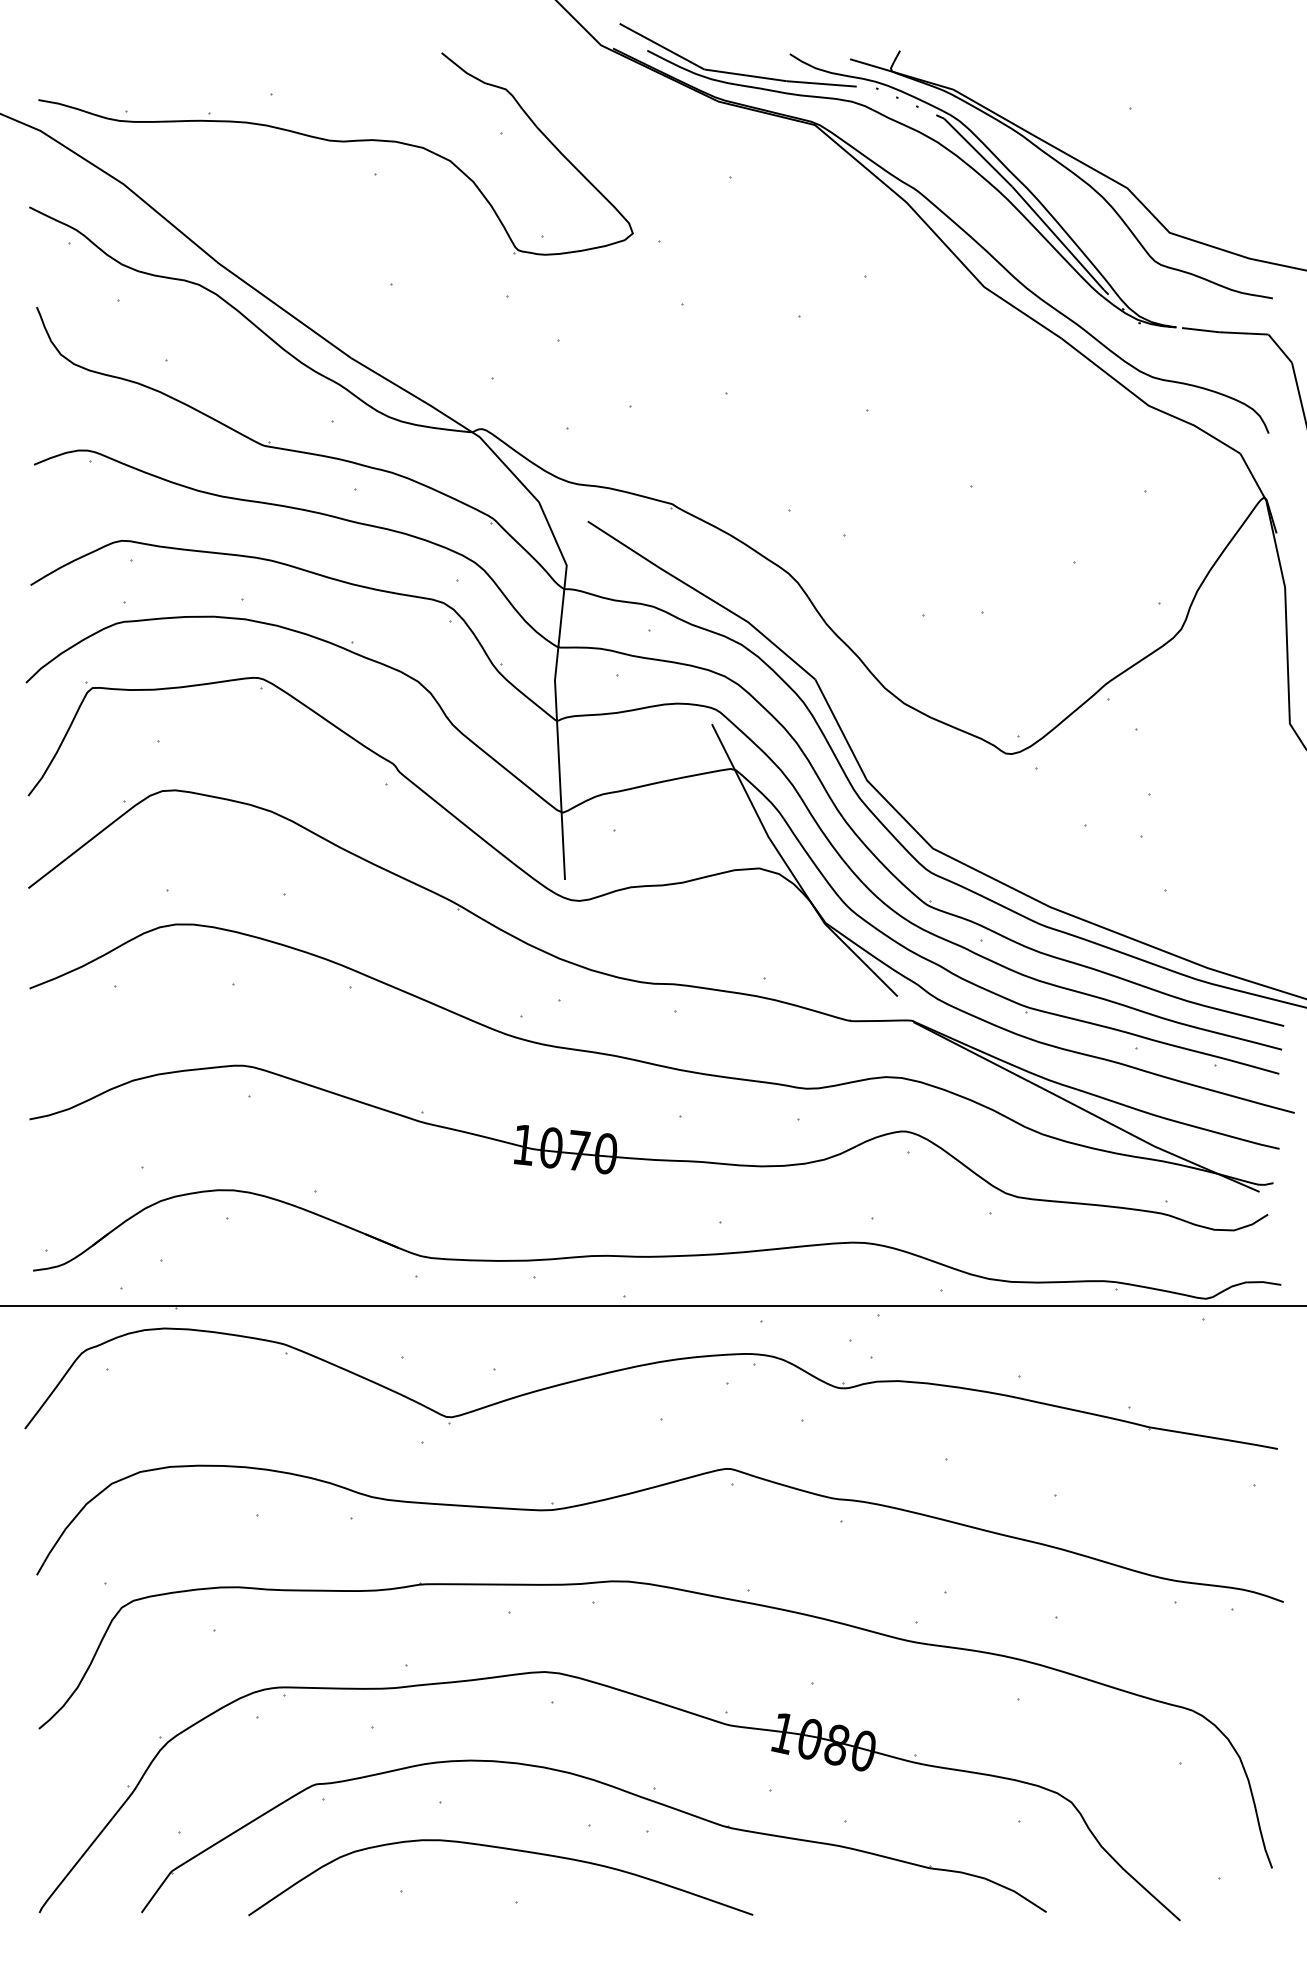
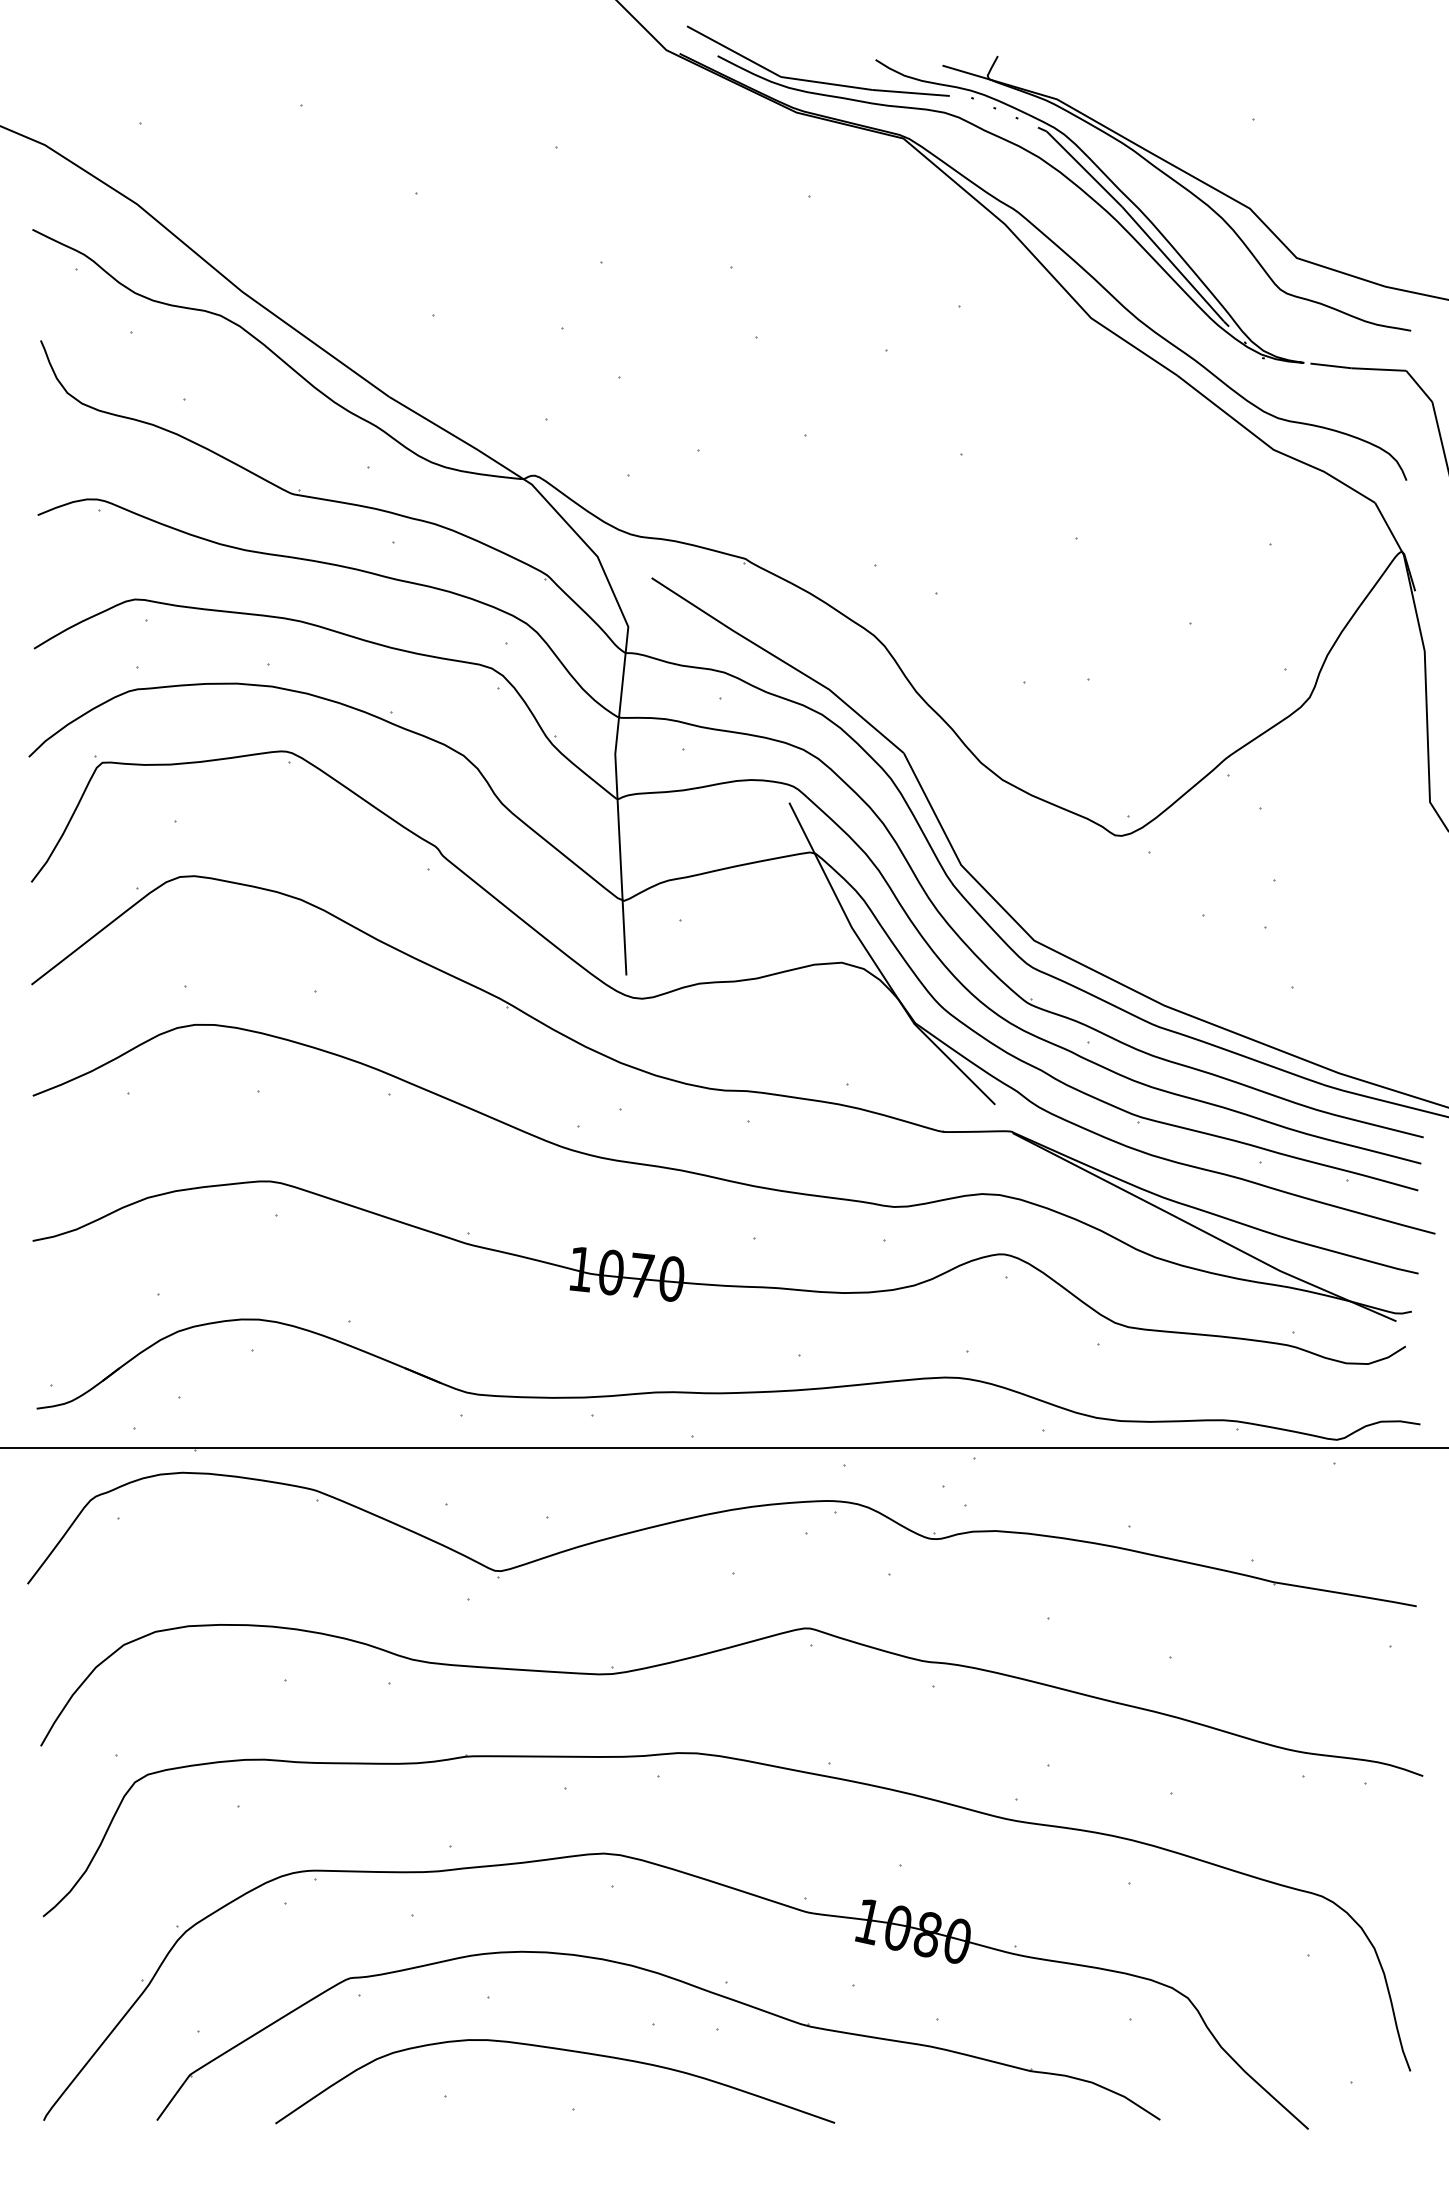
part: (335, 142) -> (372, 157), removed

